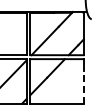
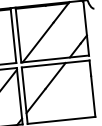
line: (83, 87) -> (92, 96), dashed -> solid

